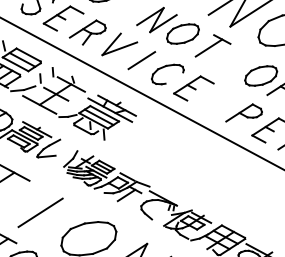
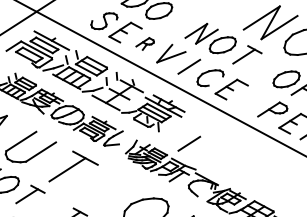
part: (86, 31) -> (144, 43), size x0.6
line: (142, 154) -> (189, 143), added
line: (40, 212) -> (106, 190), removed

